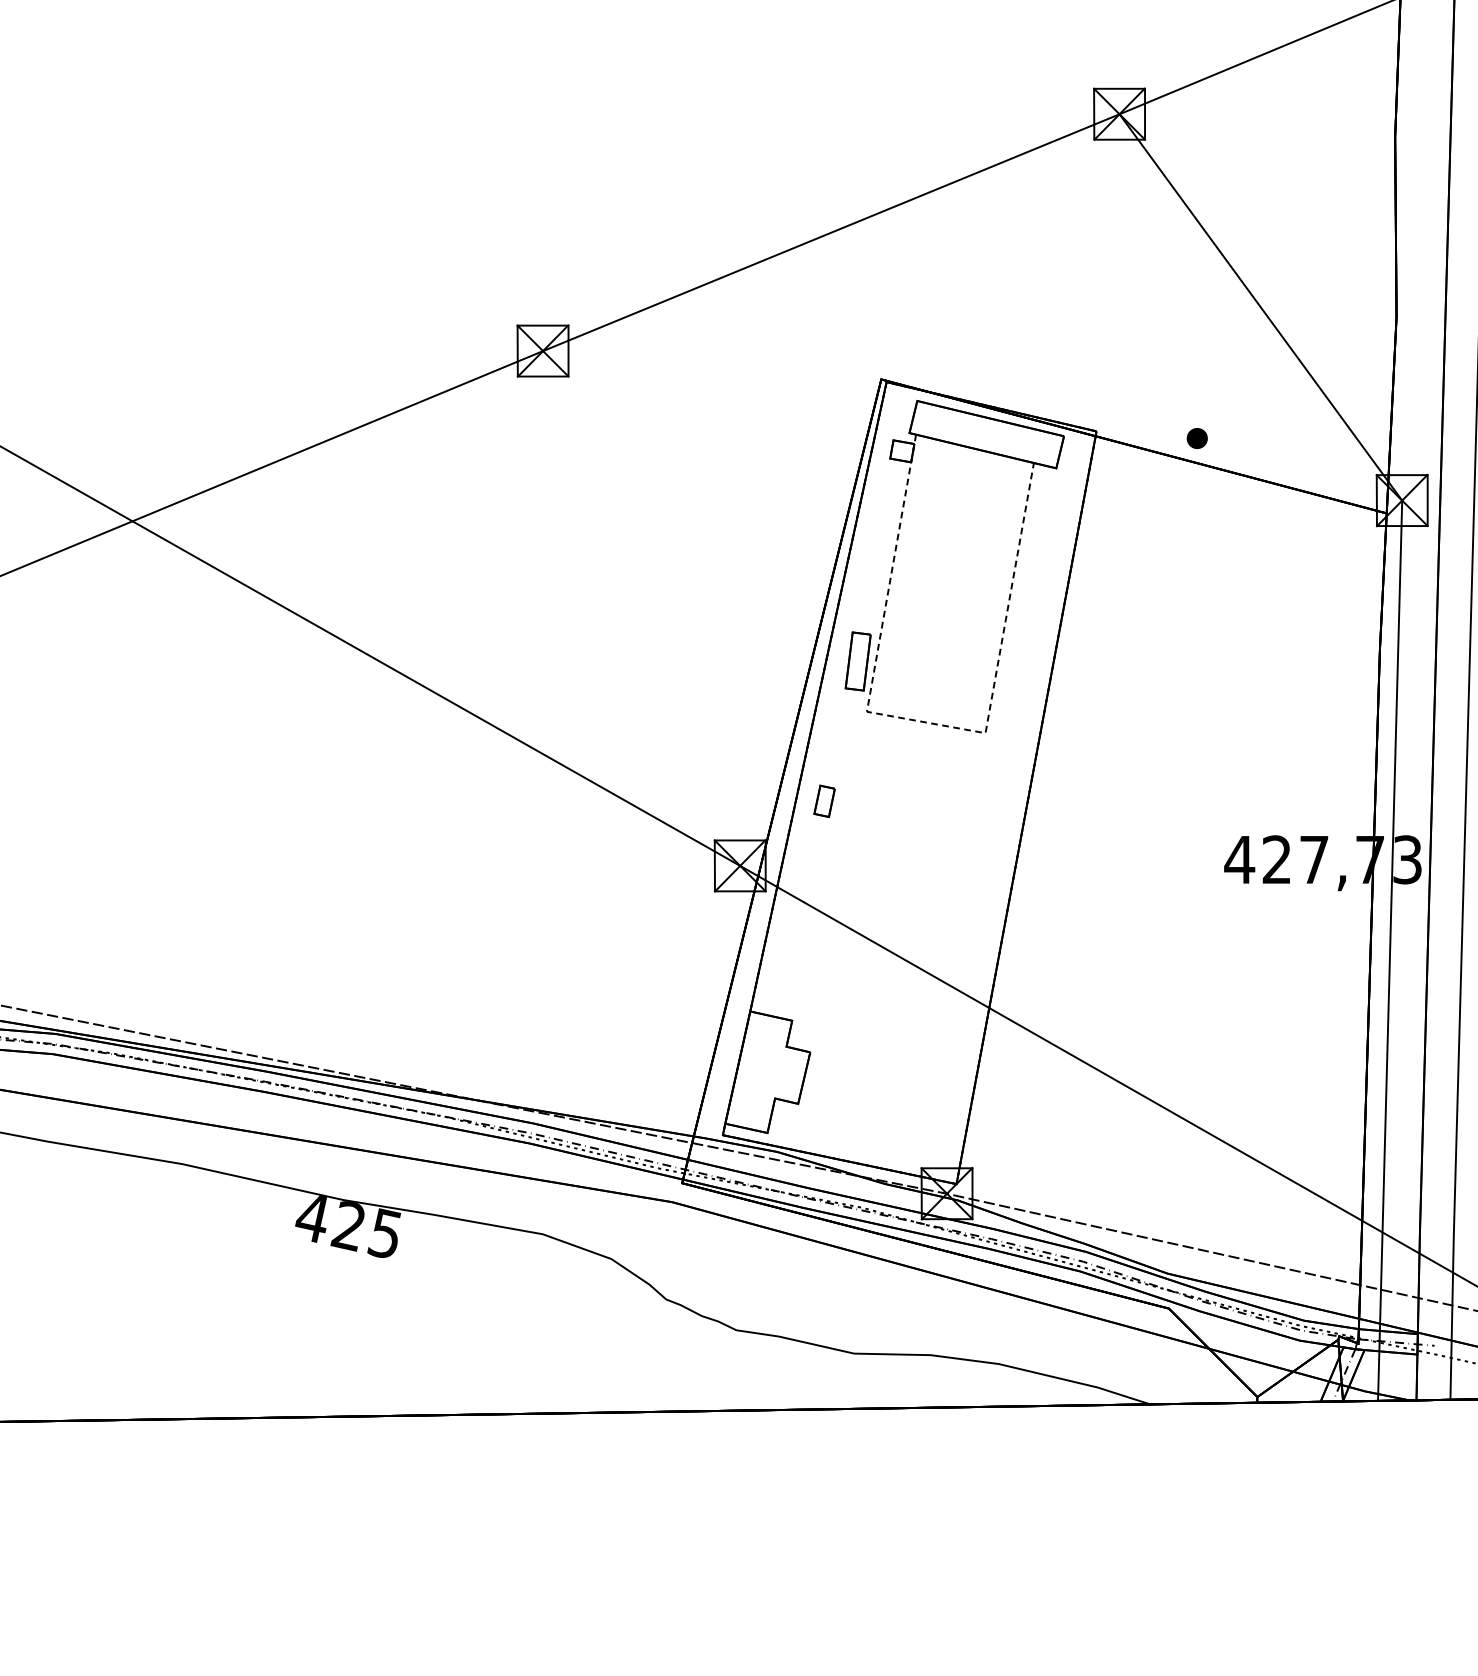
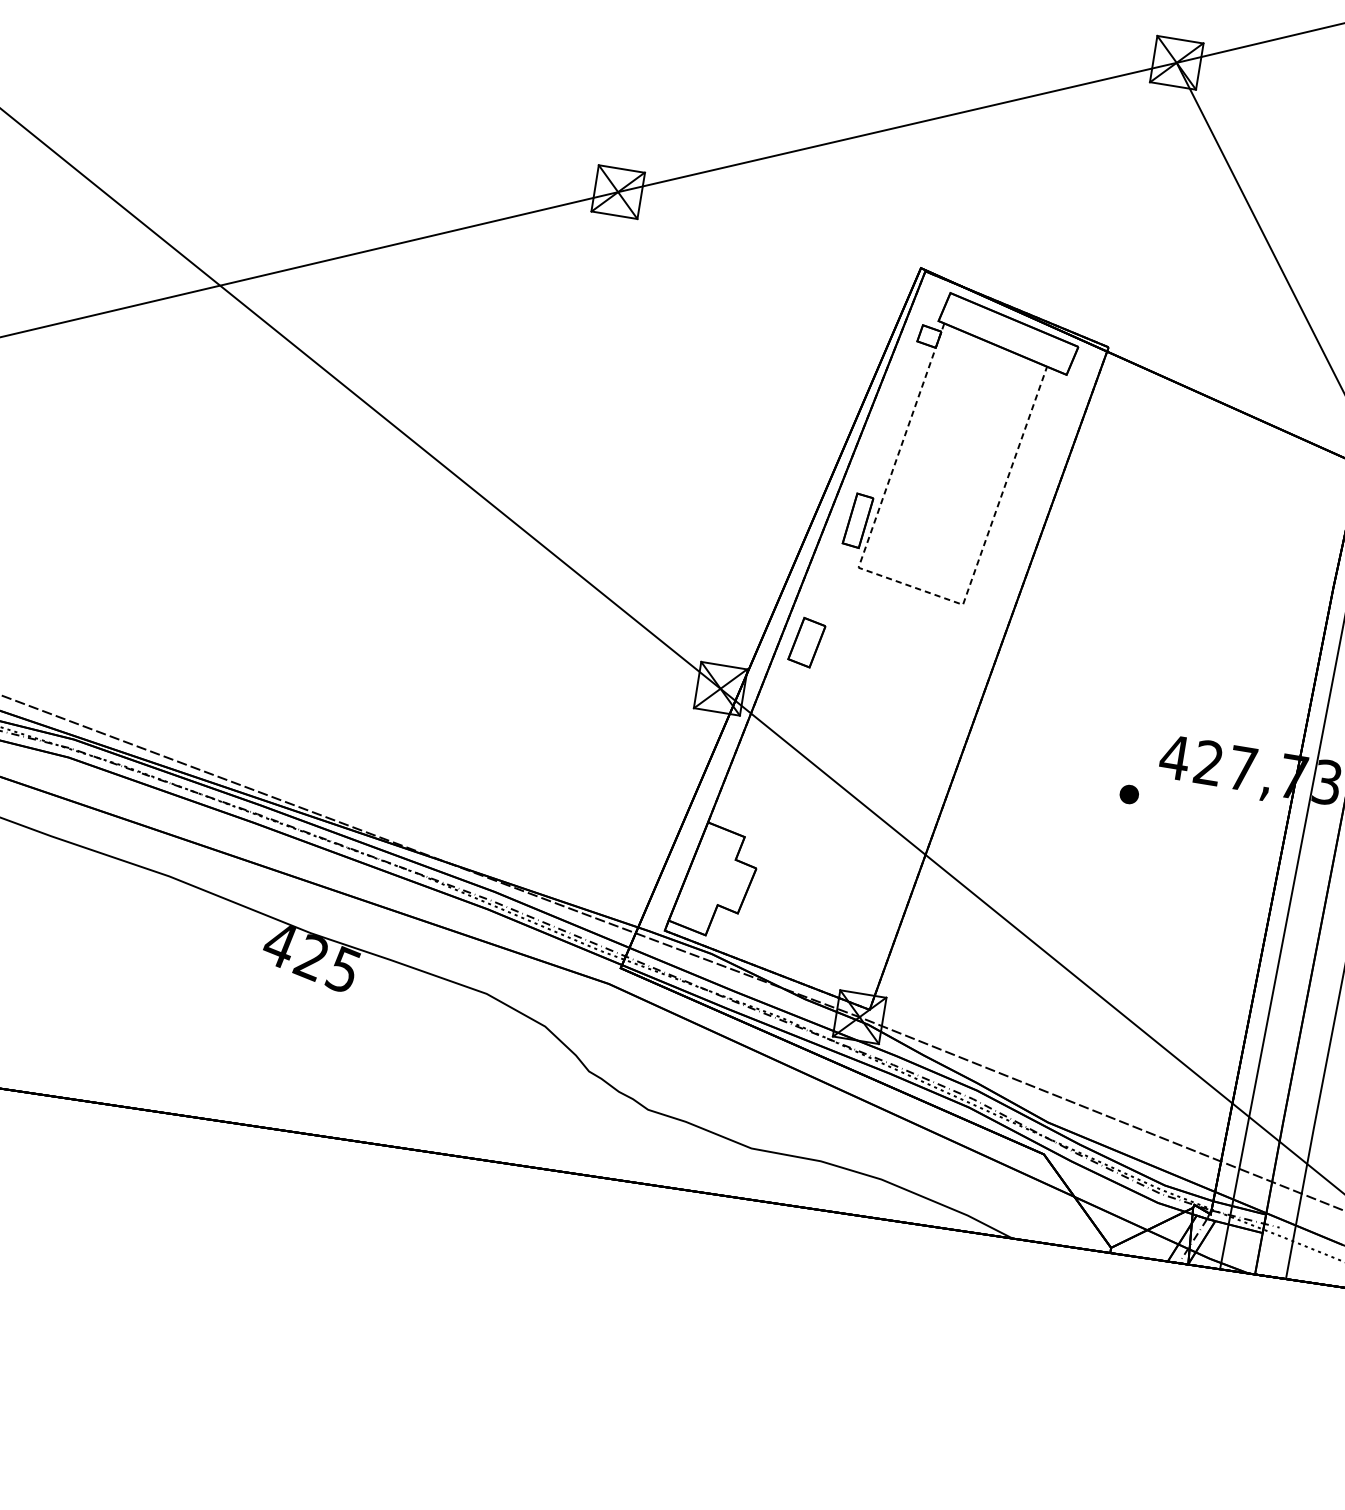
part: (1196, 438) -> (1128, 794), moved
part: (824, 801) -> (806, 642), size x1.67

